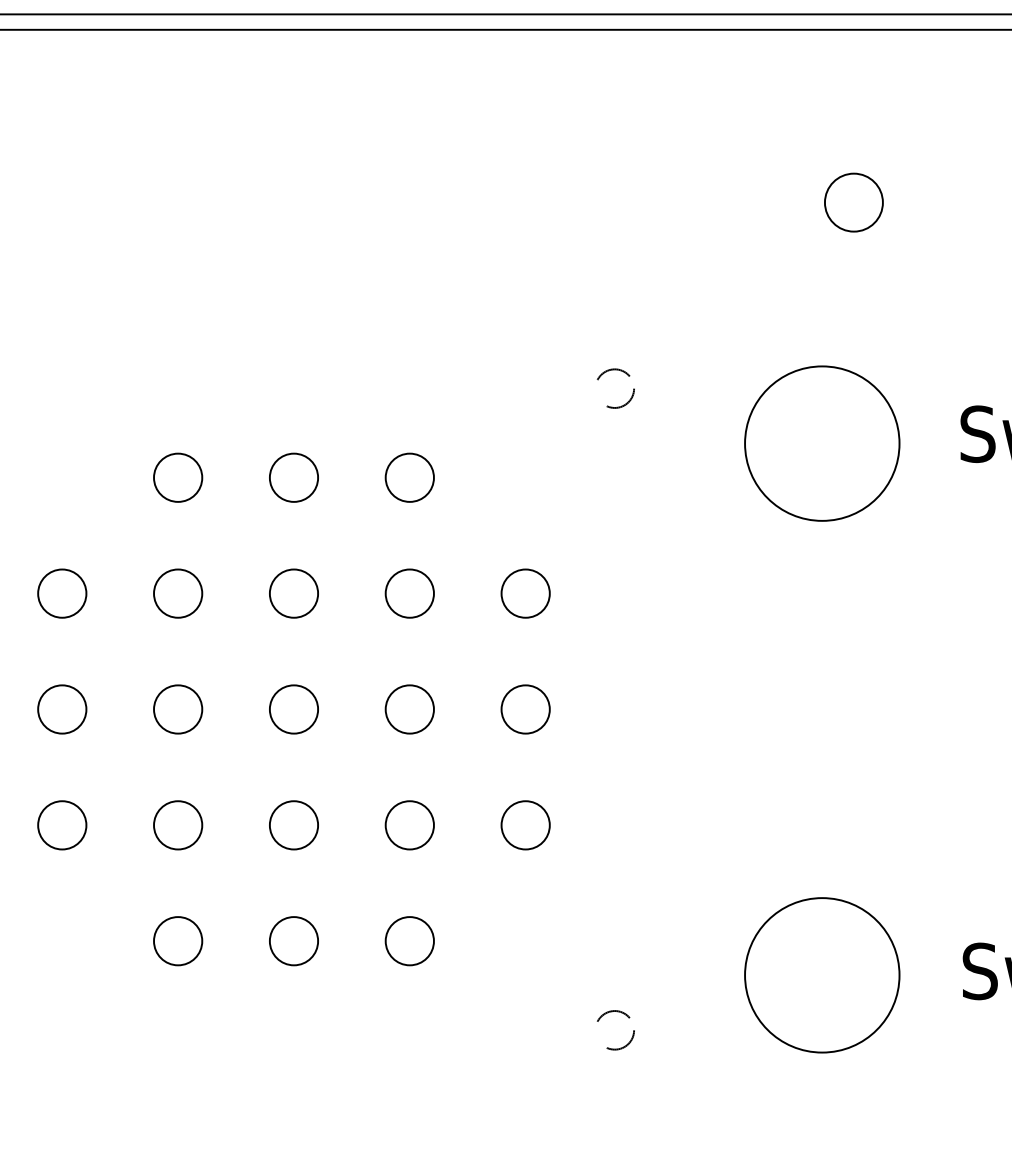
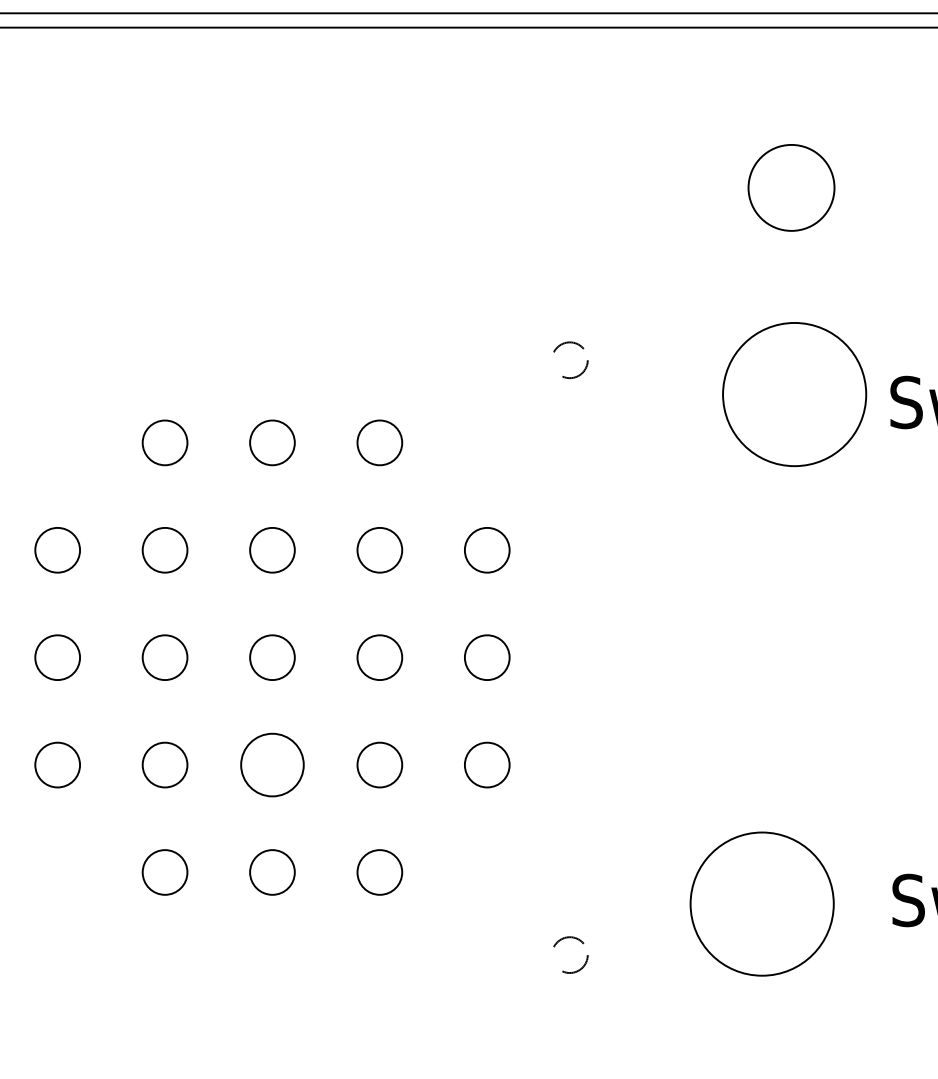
circle: (853, 202) -> (791, 187), size x1.6
circle: (822, 443) -> (794, 394), moved
circle: (293, 825) -> (272, 765), size x1.4

